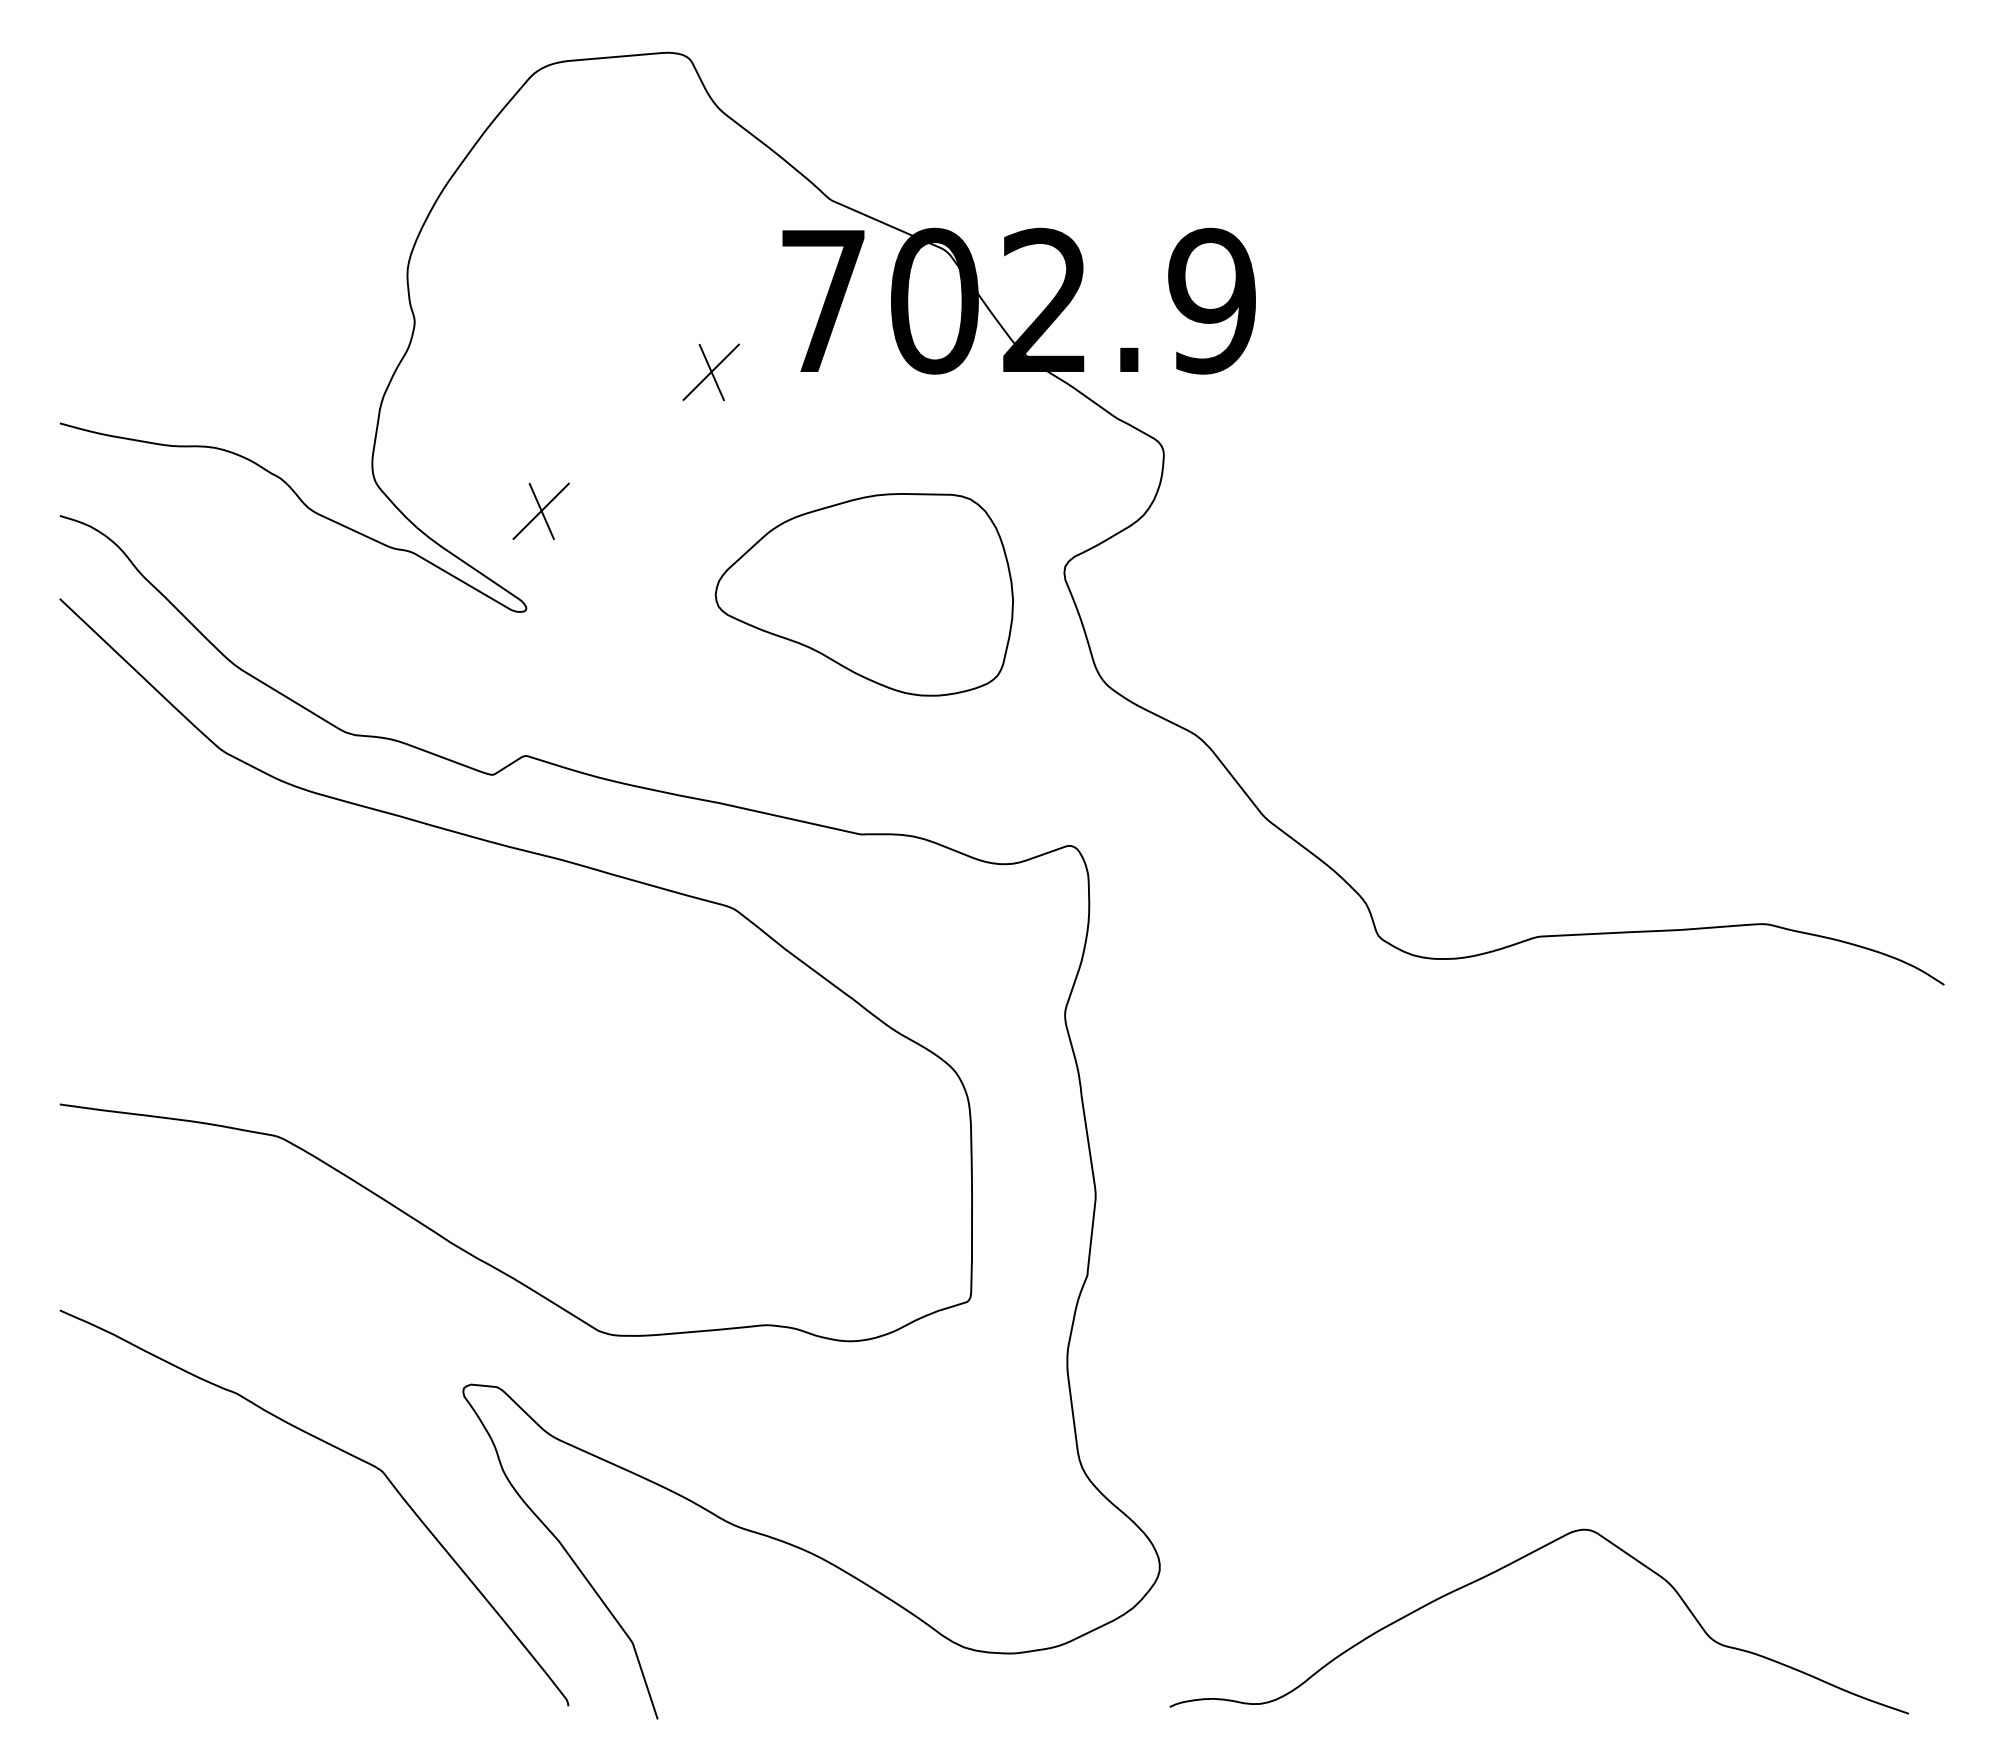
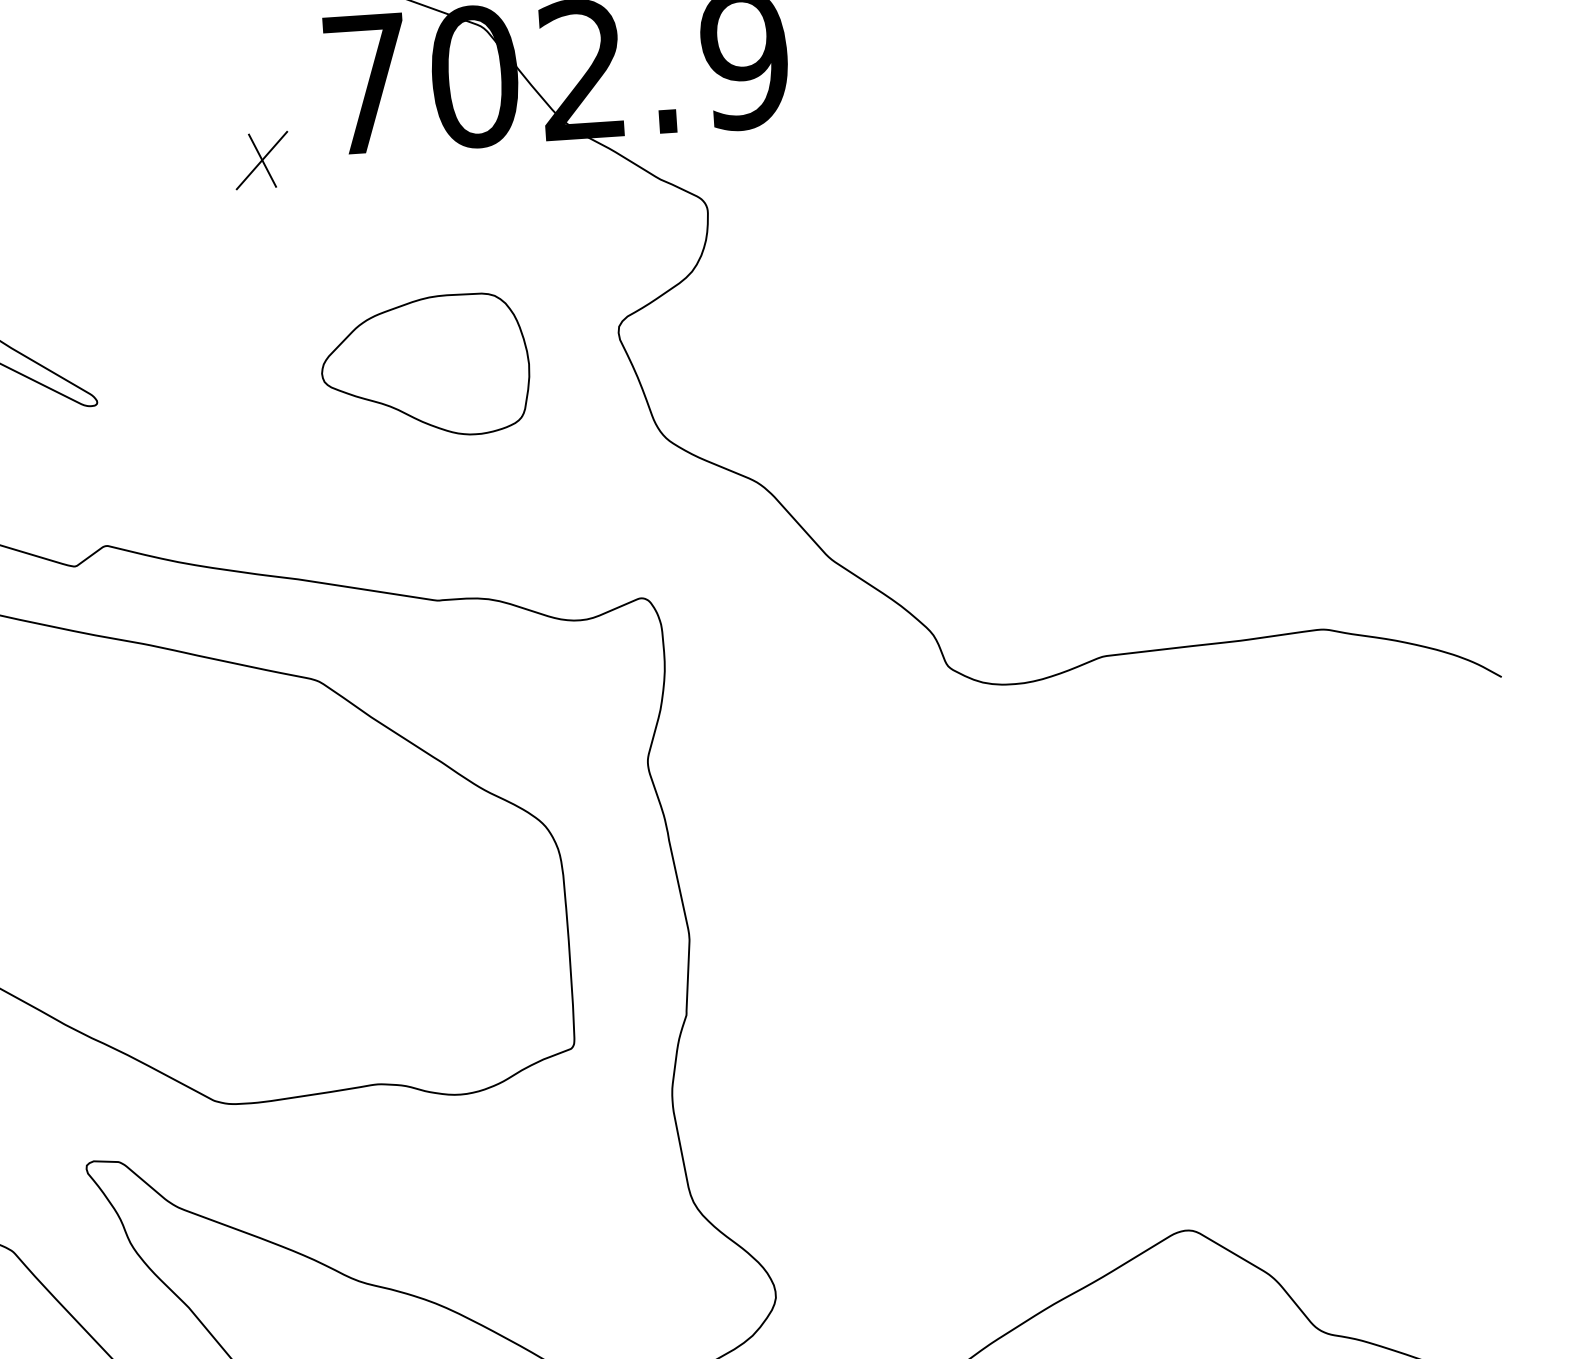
part: (540, 511) -> (104, 307), removed
part: (864, 594) -> (425, 366), size x0.71

